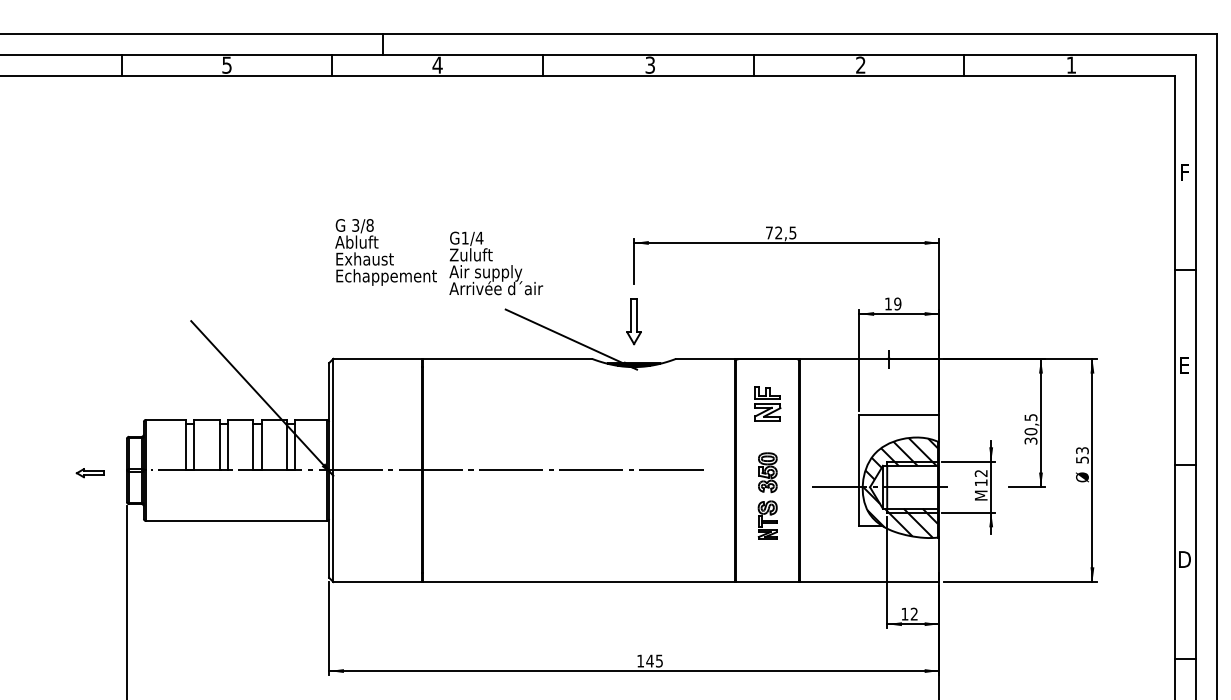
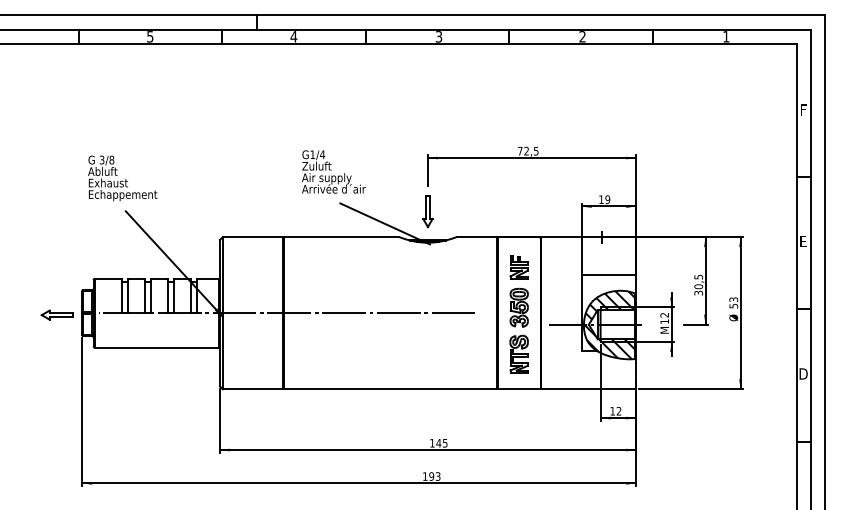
part: (385, 252) -> (122, 178), moved
part: (89, 472) -> (56, 314), size x1.67
part: (766, 495) -> (518, 330), size x1.43

